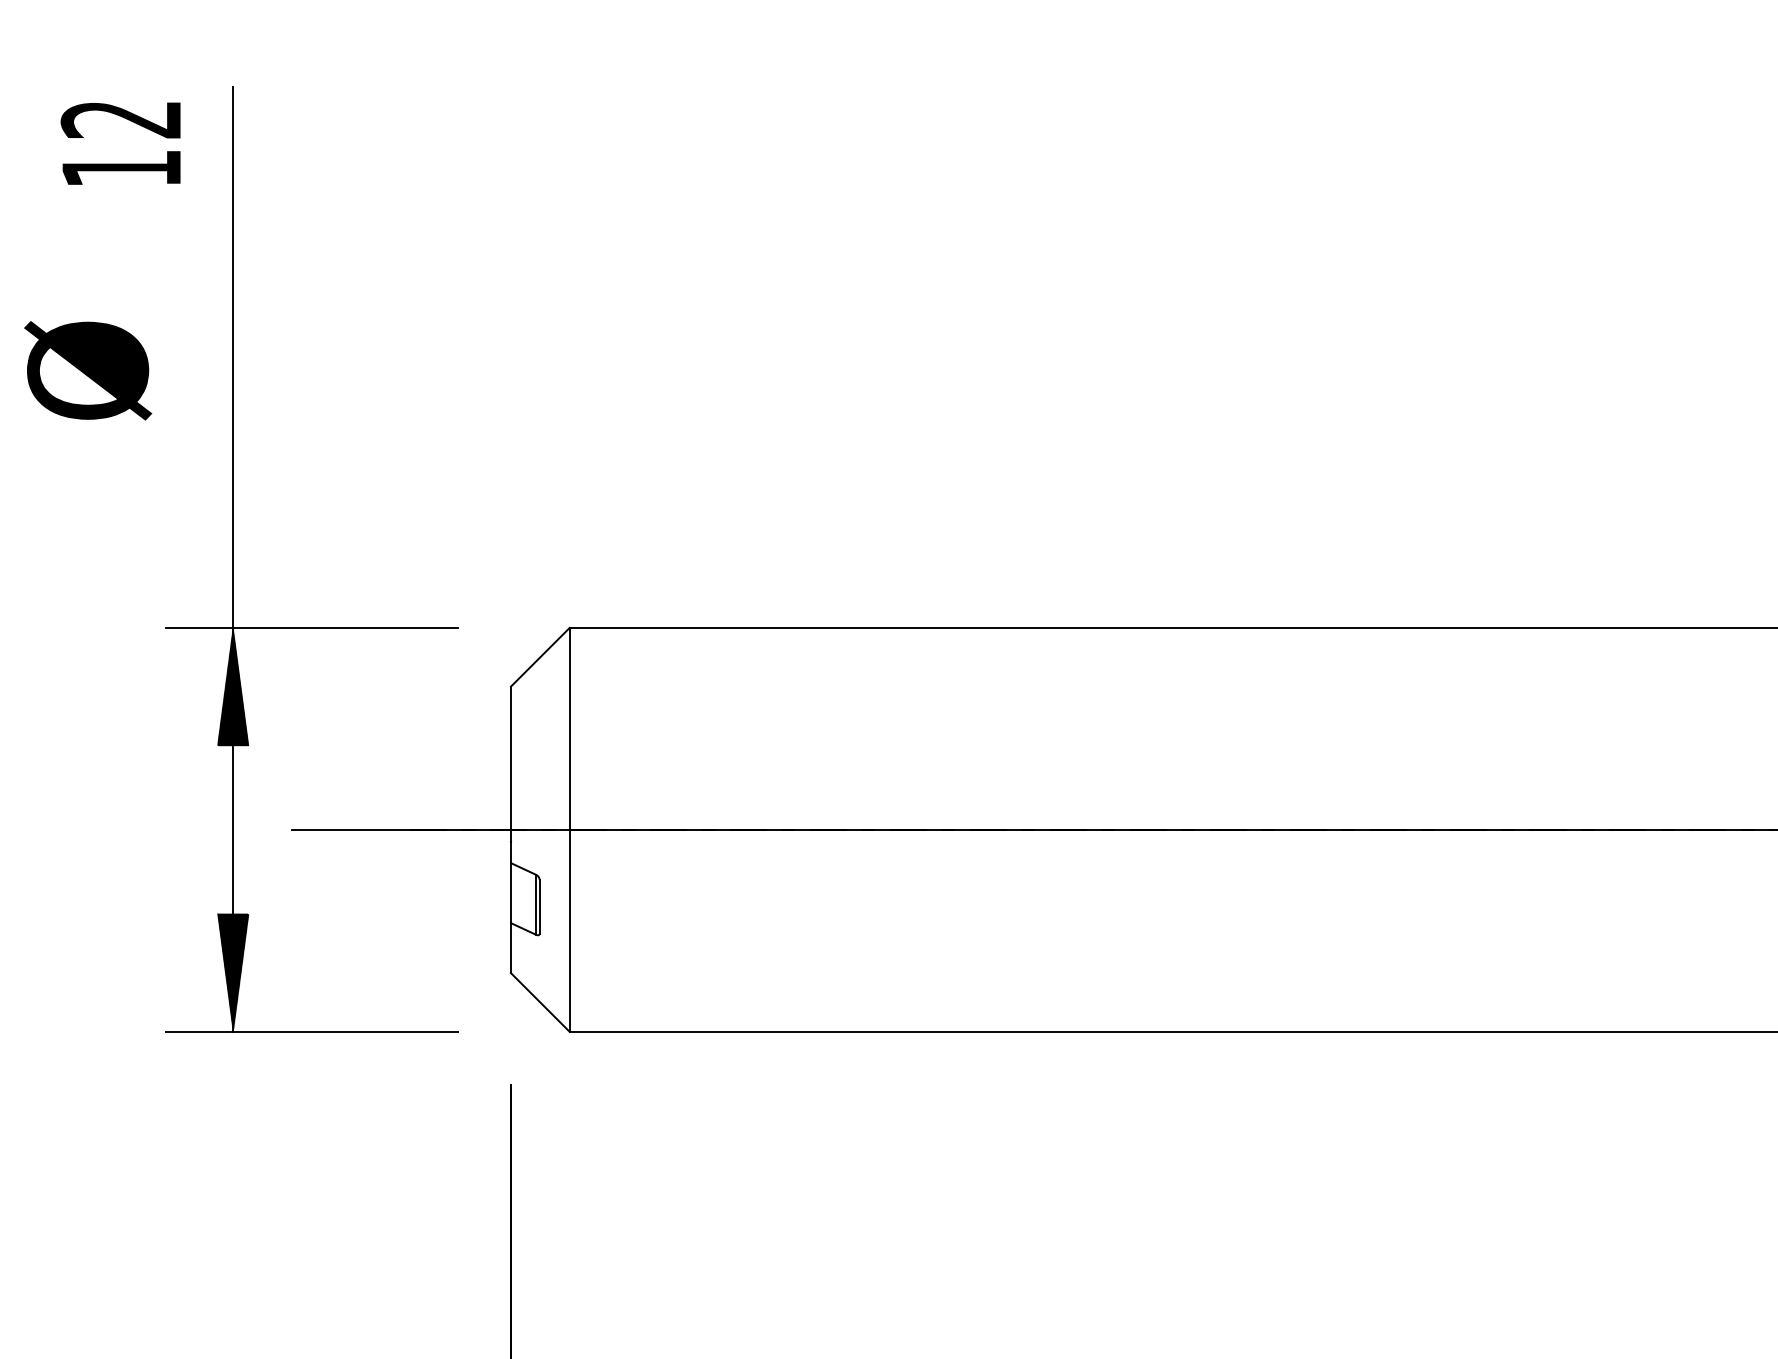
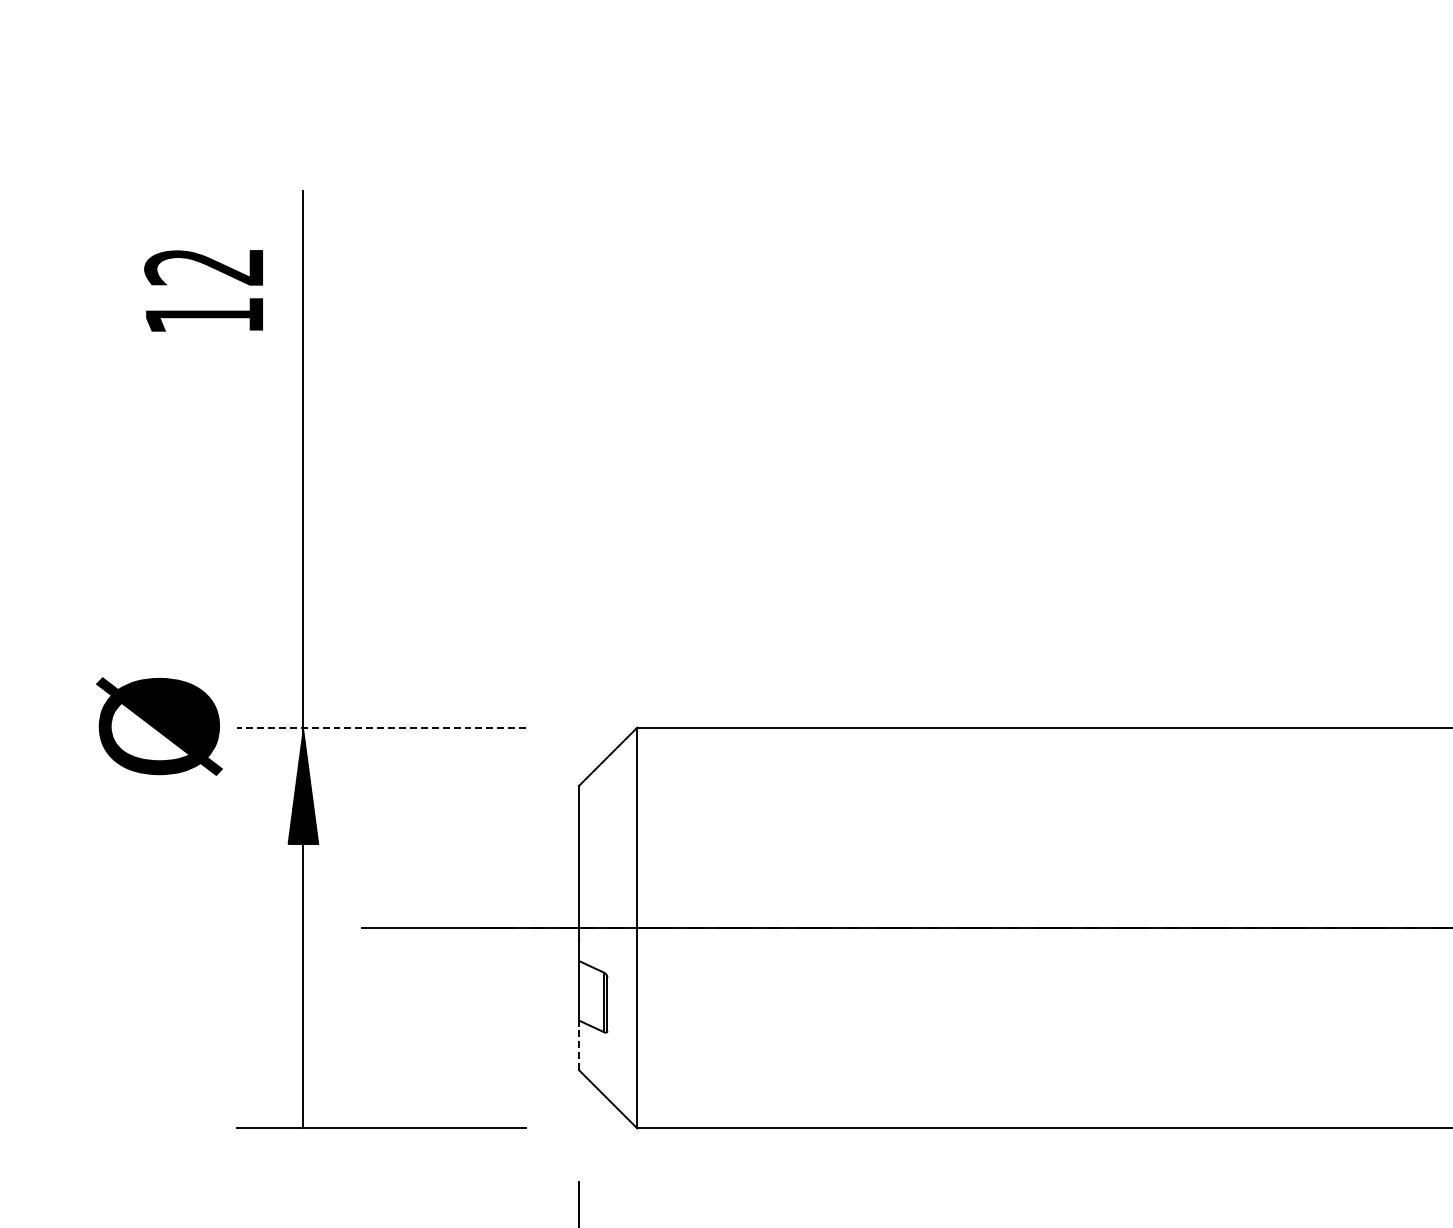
text: (120, 143) -> (203, 290), moved
text: (88, 370) -> (159, 726), moved
line: (311, 627) -> (381, 727), solid -> dashed
line: (511, 947) -> (579, 1044), solid -> dashed
hatch: (232, 972) -> (302, 1069), removed

